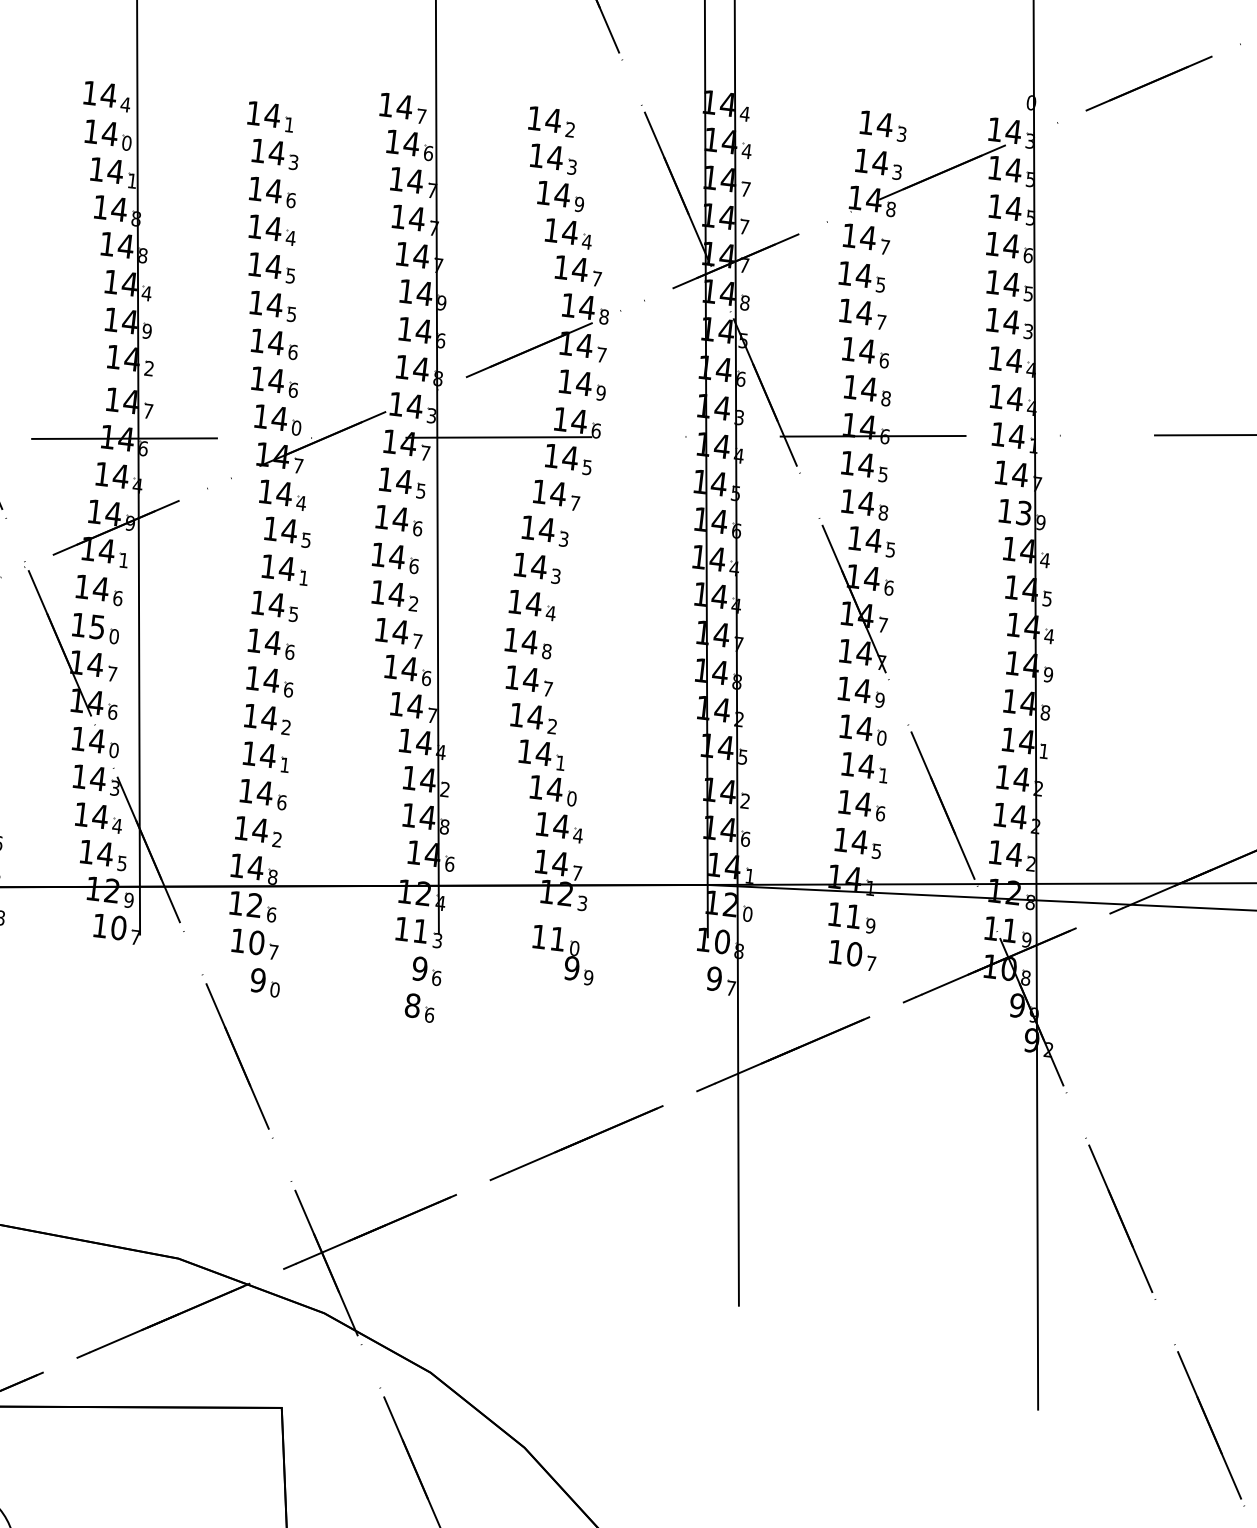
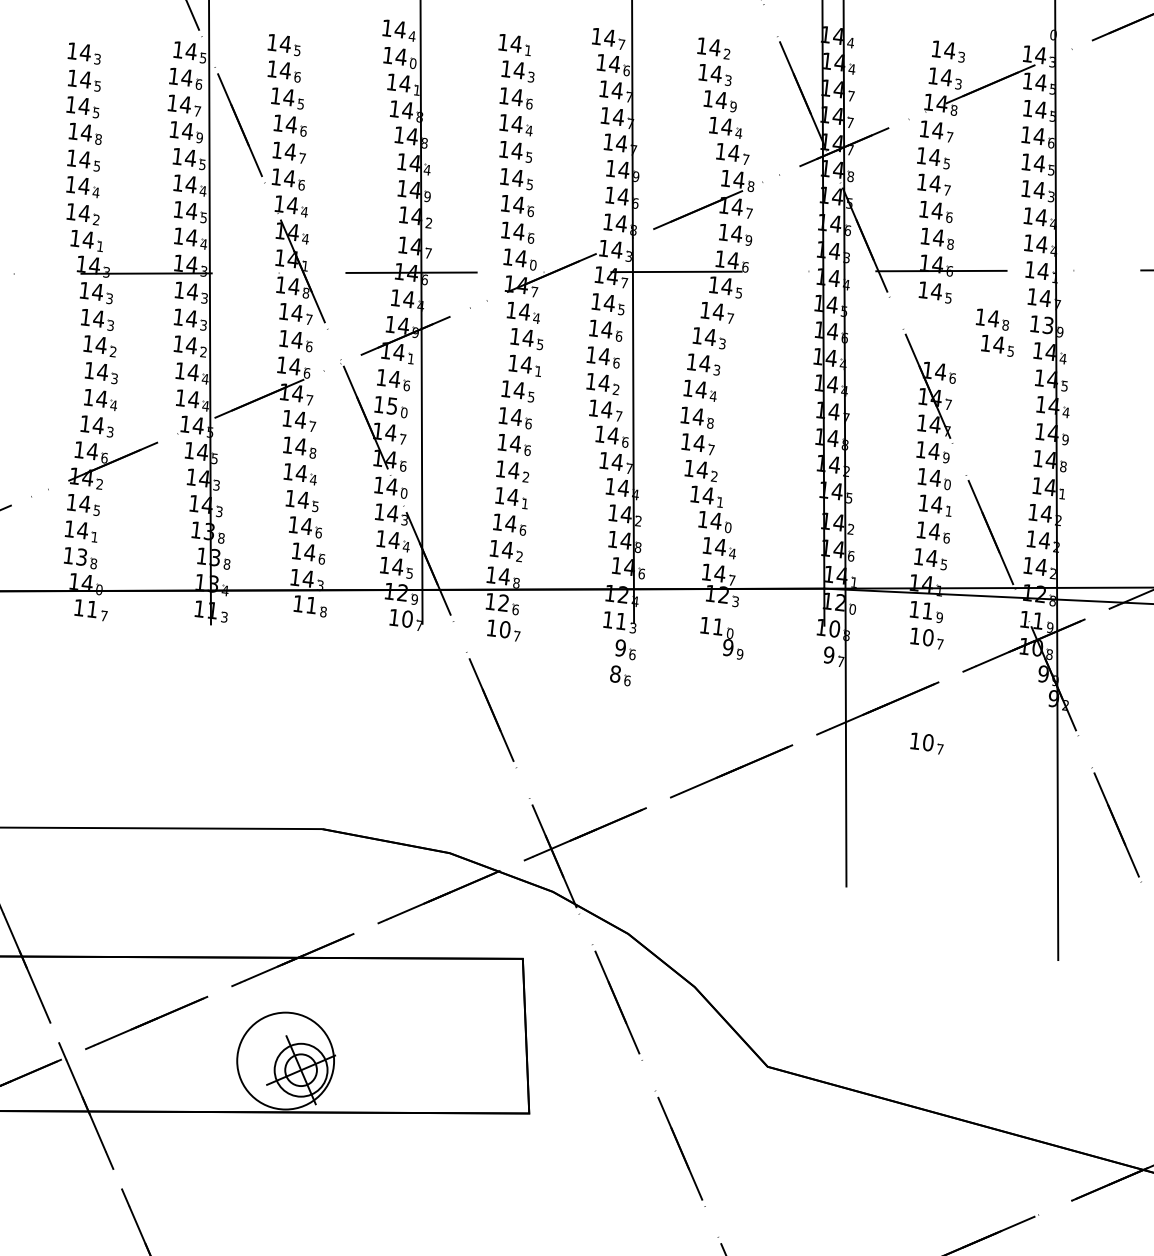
part: (867, 523) -> (994, 332), moved
part: (265, 982) -> (511, 657), removed
part: (852, 1103) -> (926, 743), added

